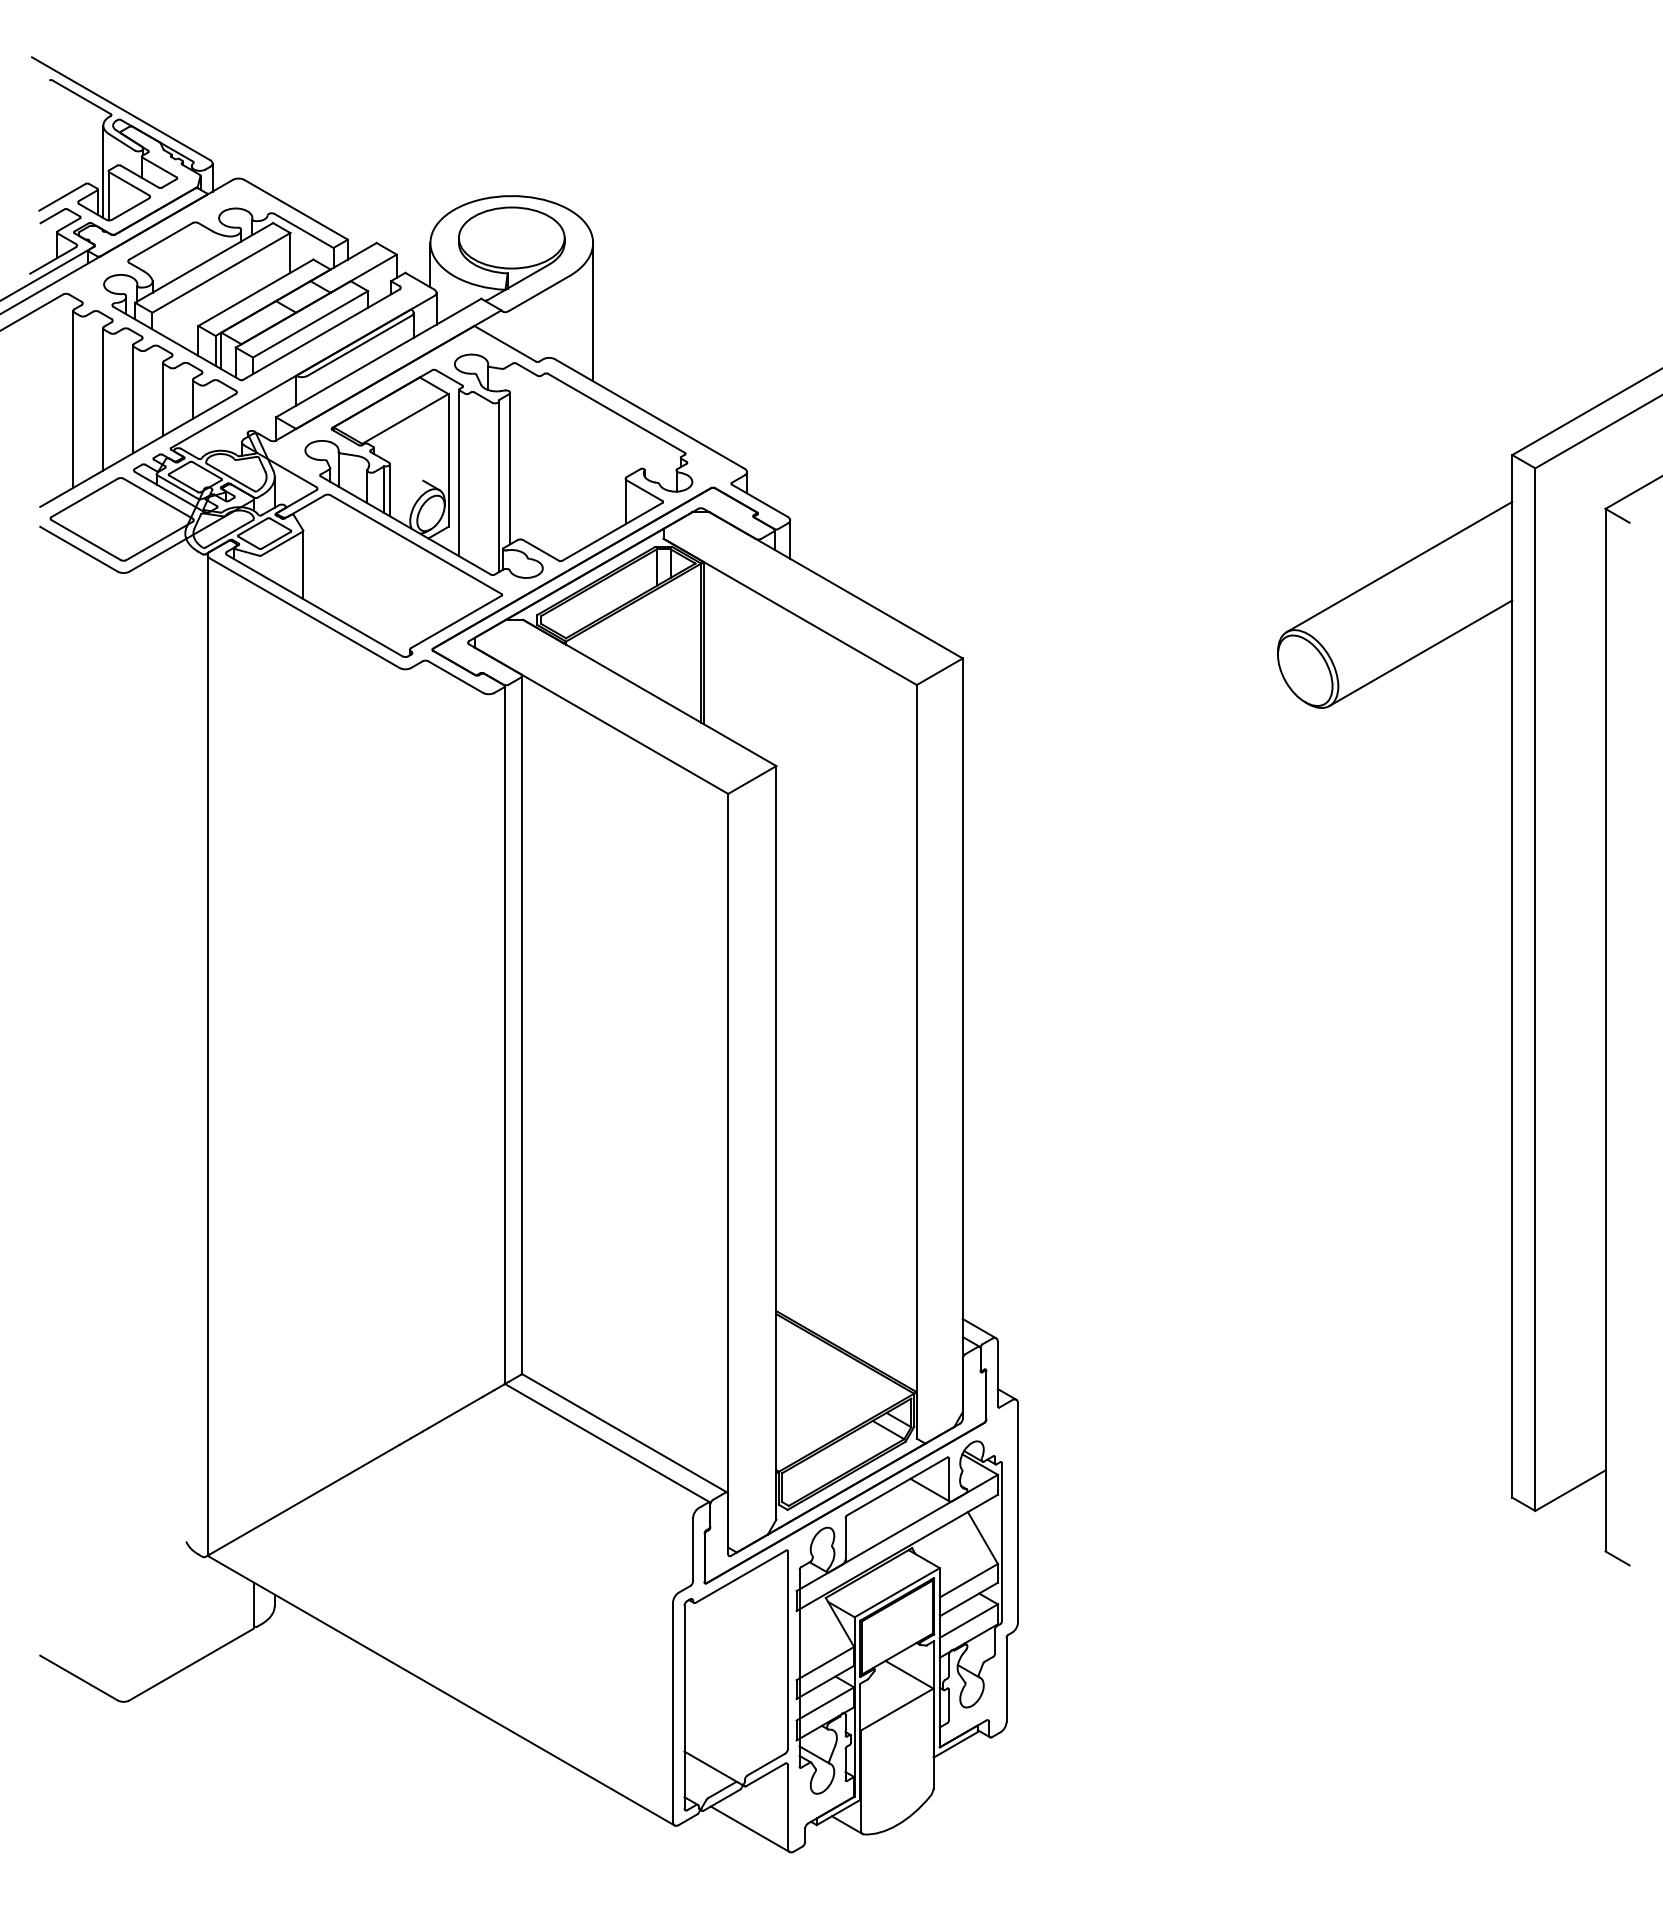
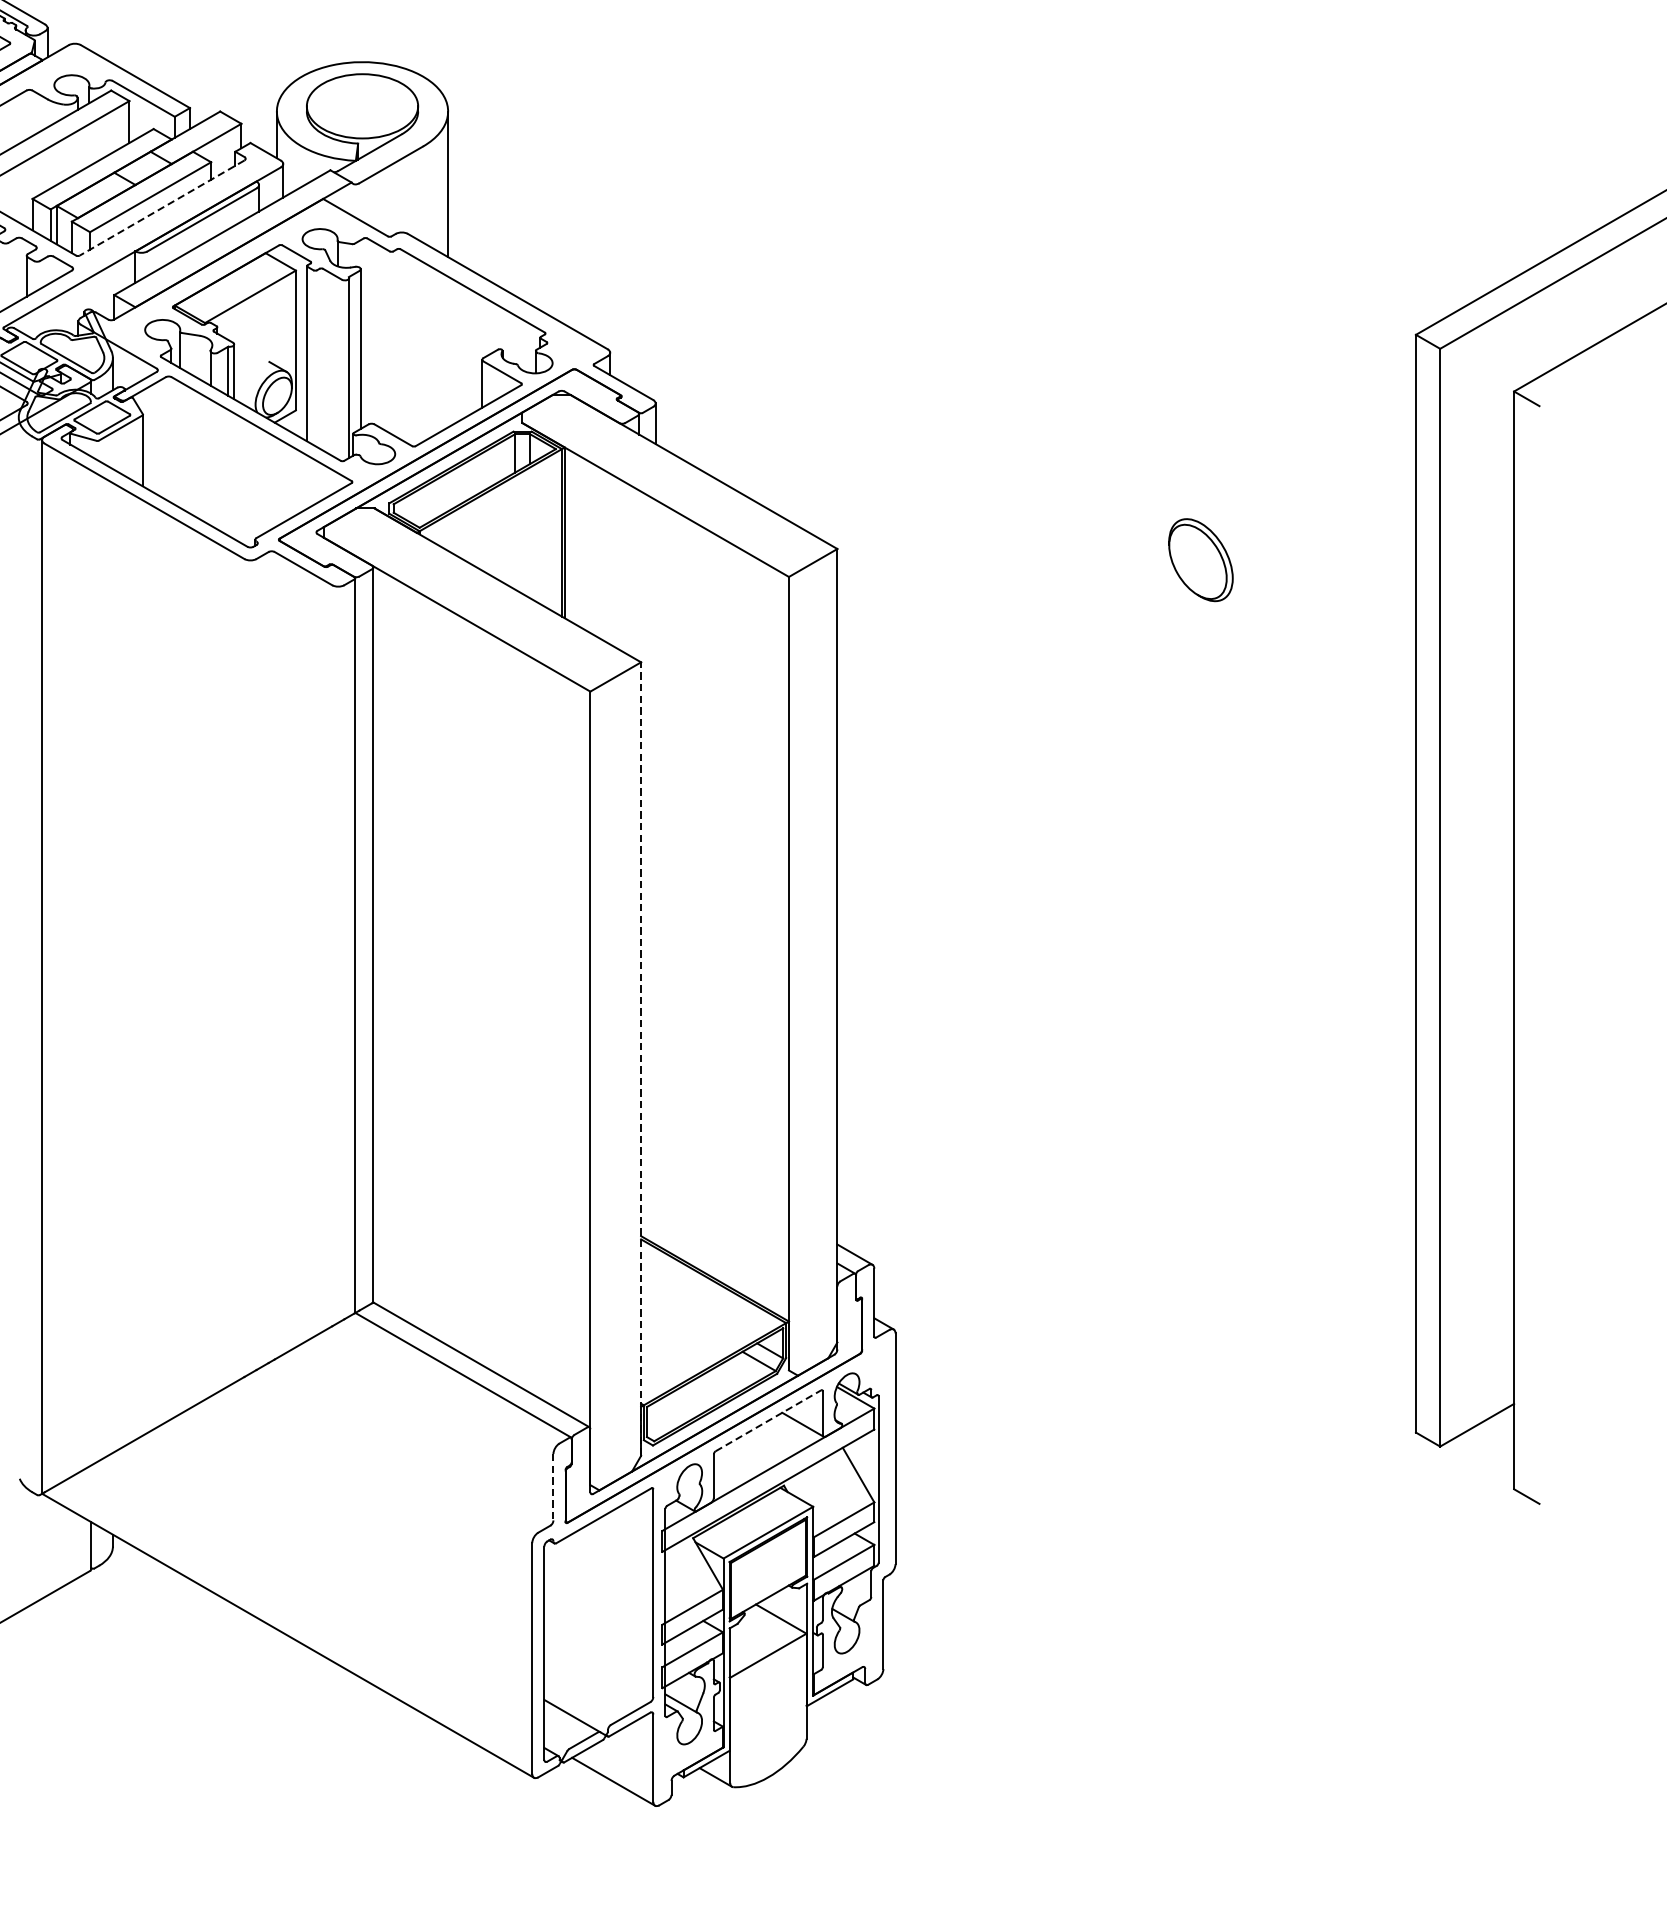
line: (321, 334) -> (162, 207), solid -> dashed
line: (1399, 566) -> (1297, 452), removed
line: (1420, 653) -> (1319, 543), removed
line: (776, 1142) -> (641, 1058), solid -> dashed
line: (897, 1486) -> (768, 1420), solid -> dashed
line: (693, 1549) -> (553, 1487), solid -> dashed

